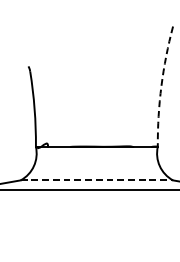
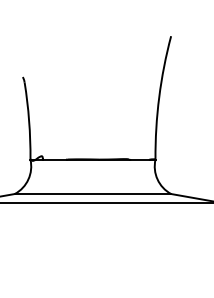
arc: (161, 86) -> (159, 97), dashed -> solid
line: (97, 180) -> (93, 194), dashed -> solid

